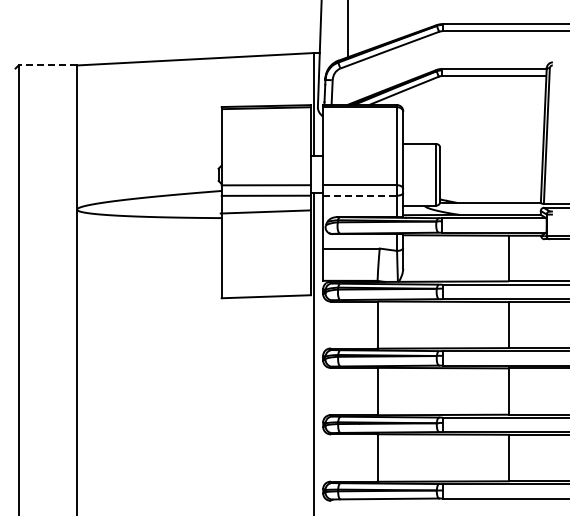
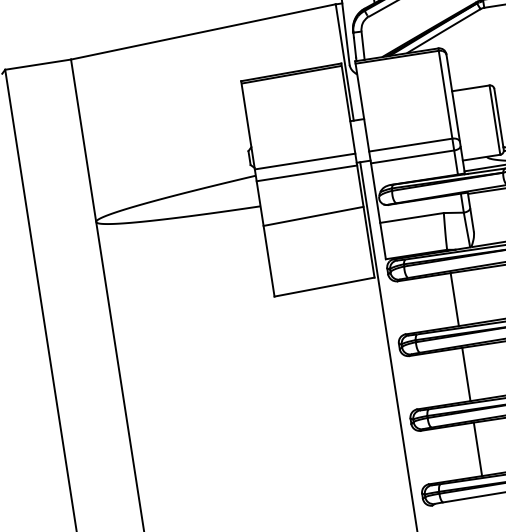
line: (47, 65) -> (37, 64), dashed -> solid
line: (360, 195) -> (412, 156), dashed -> solid
line: (264, 211) -> (312, 216), moved

